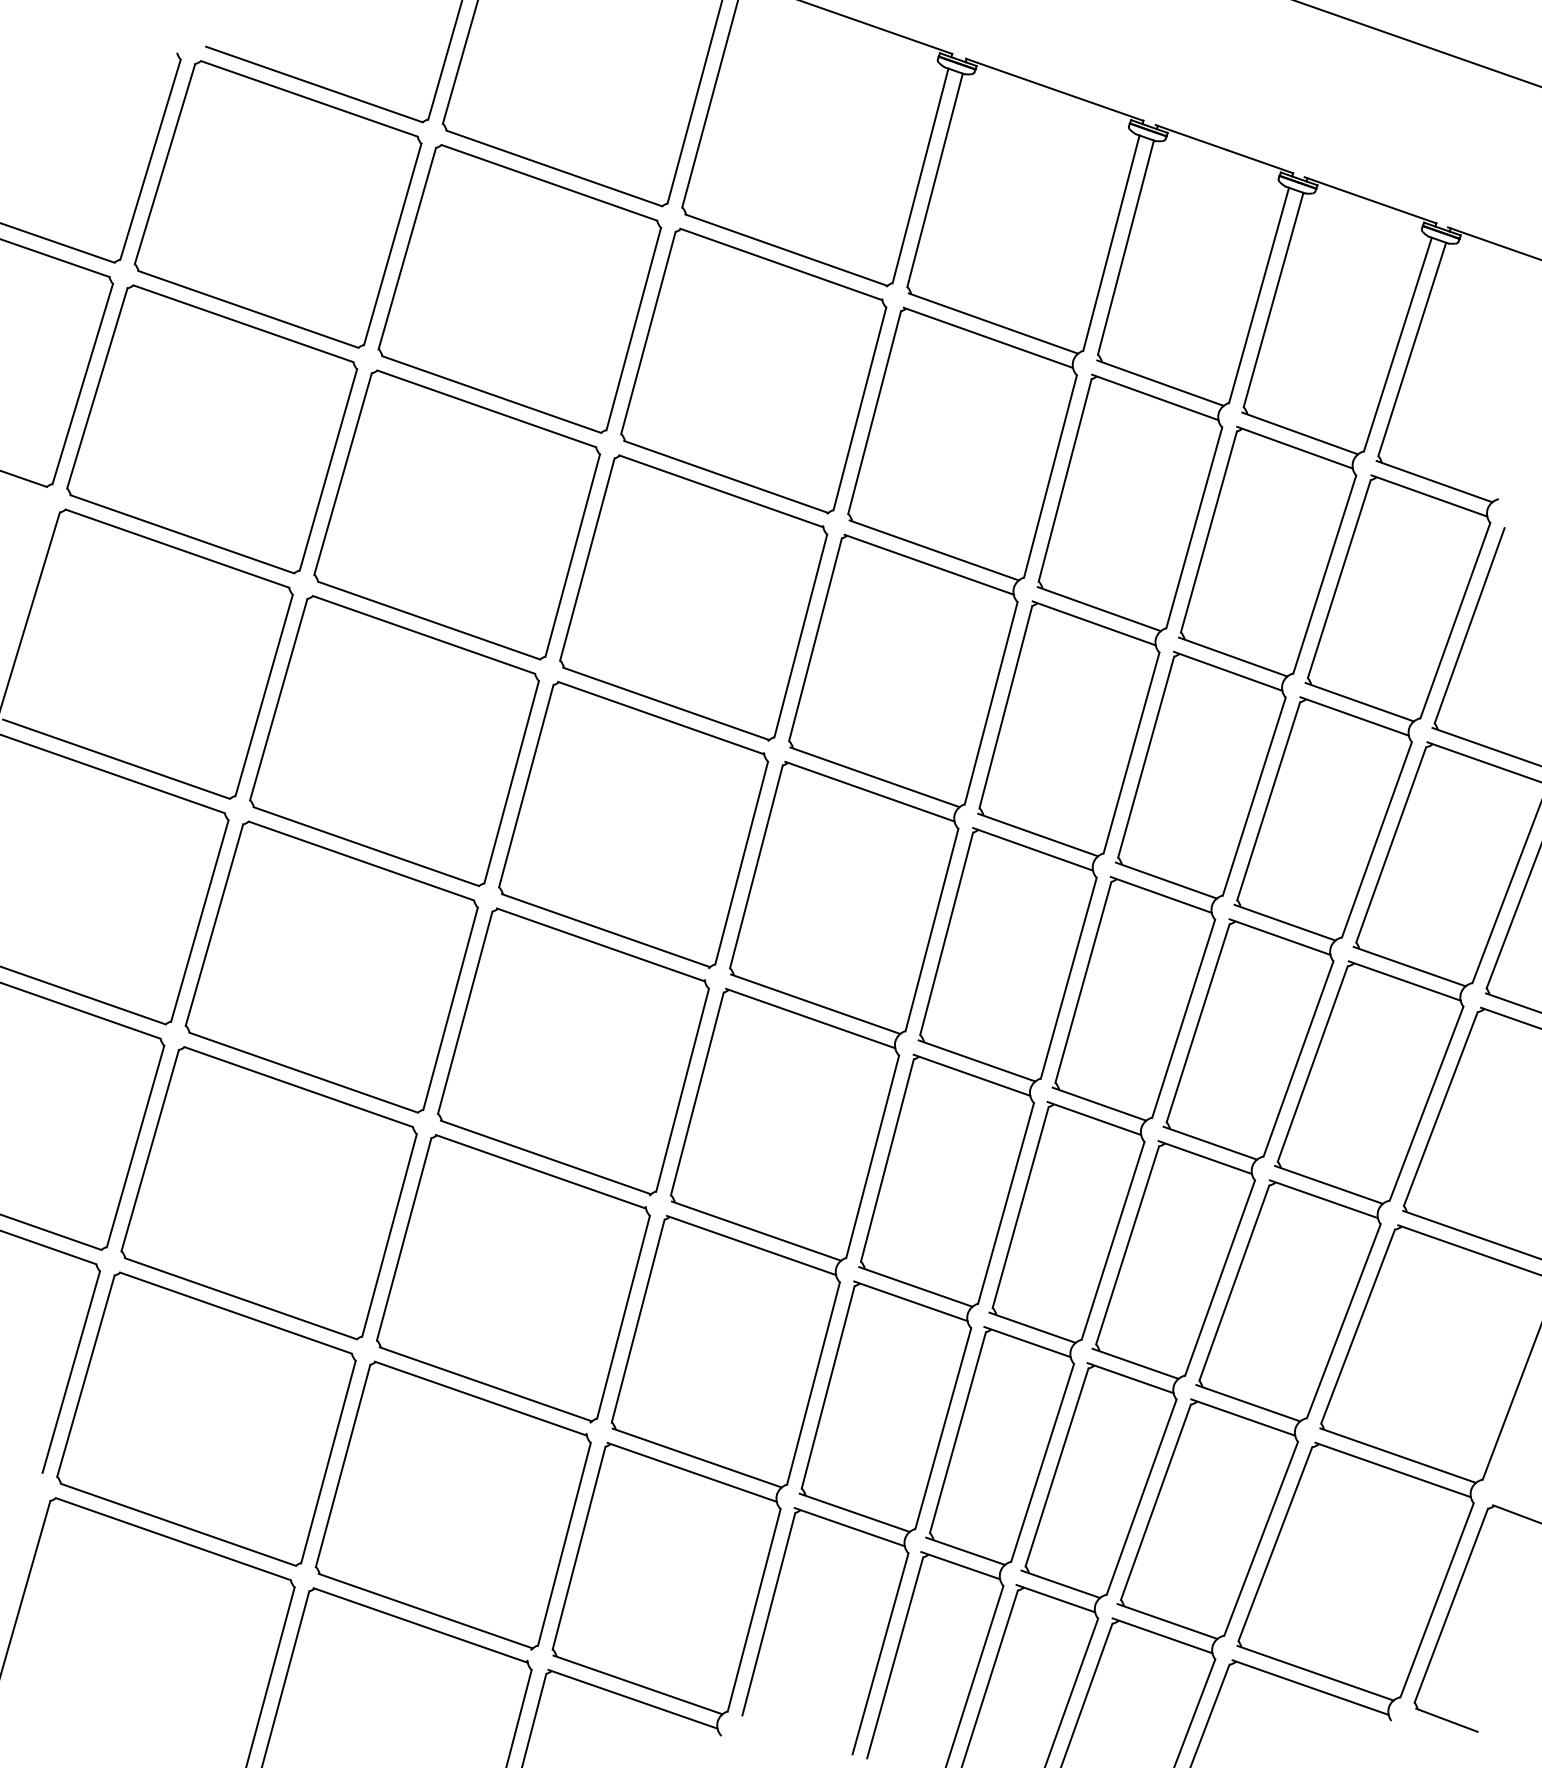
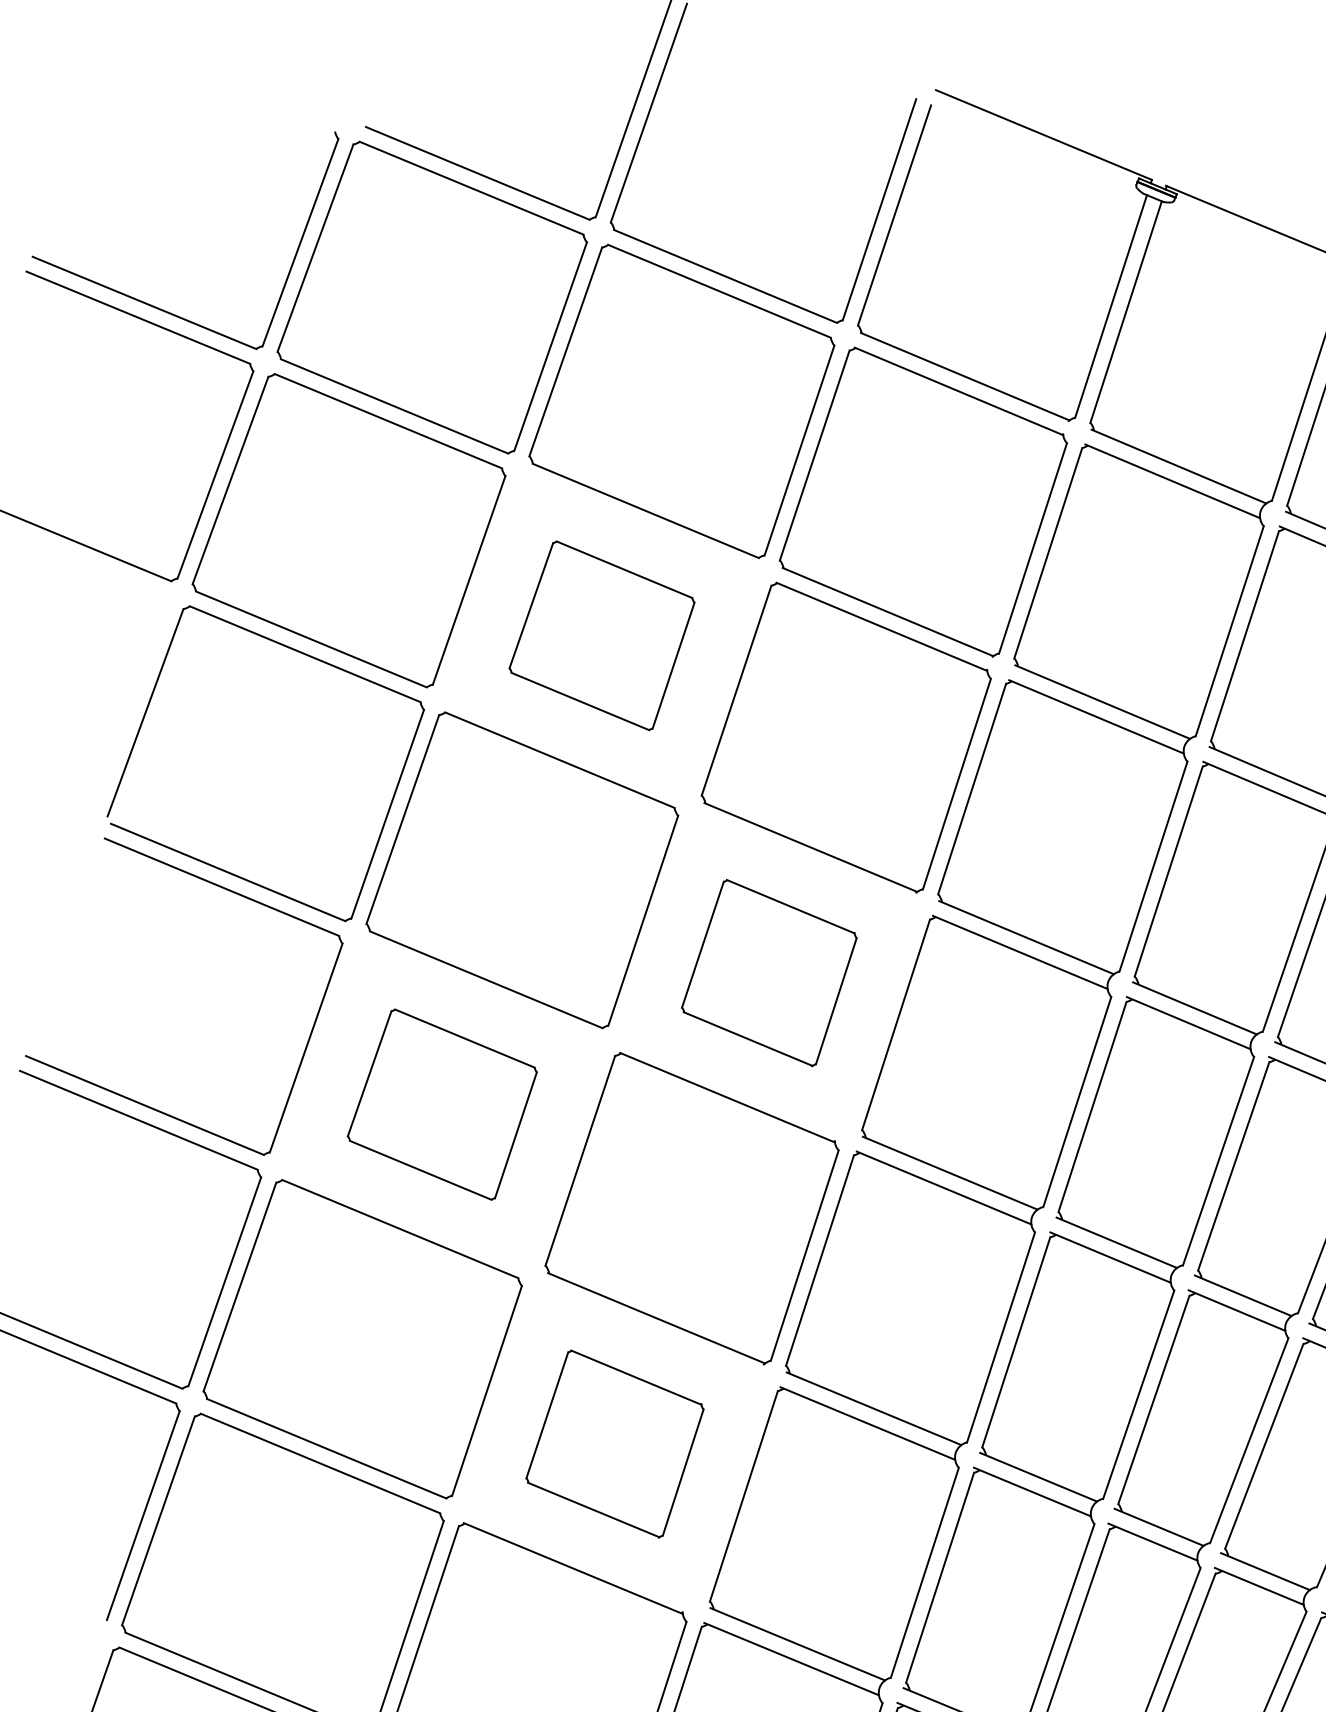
part: (456, 514) -> (601, 635), size x0.6
part: (633, 824) -> (769, 972), size x0.6
part: (331, 966) -> (442, 1103), size x0.6
part: (513, 1278) -> (615, 1443), size x0.6

